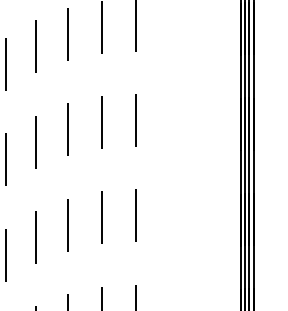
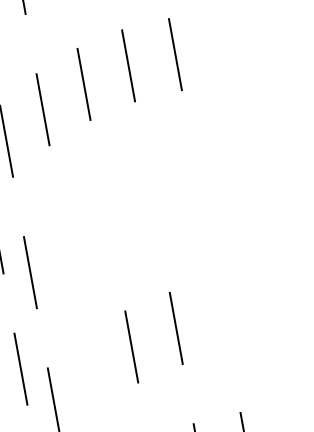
line: (136, 120) -> (199, 185), removed
line: (101, 121) -> (151, 196), removed
line: (68, 129) -> (108, 215), removed
line: (36, 141) -> (67, 239), removed
line: (136, 215) -> (223, 316), removed
line: (36, 237) -> (91, 372), removed

